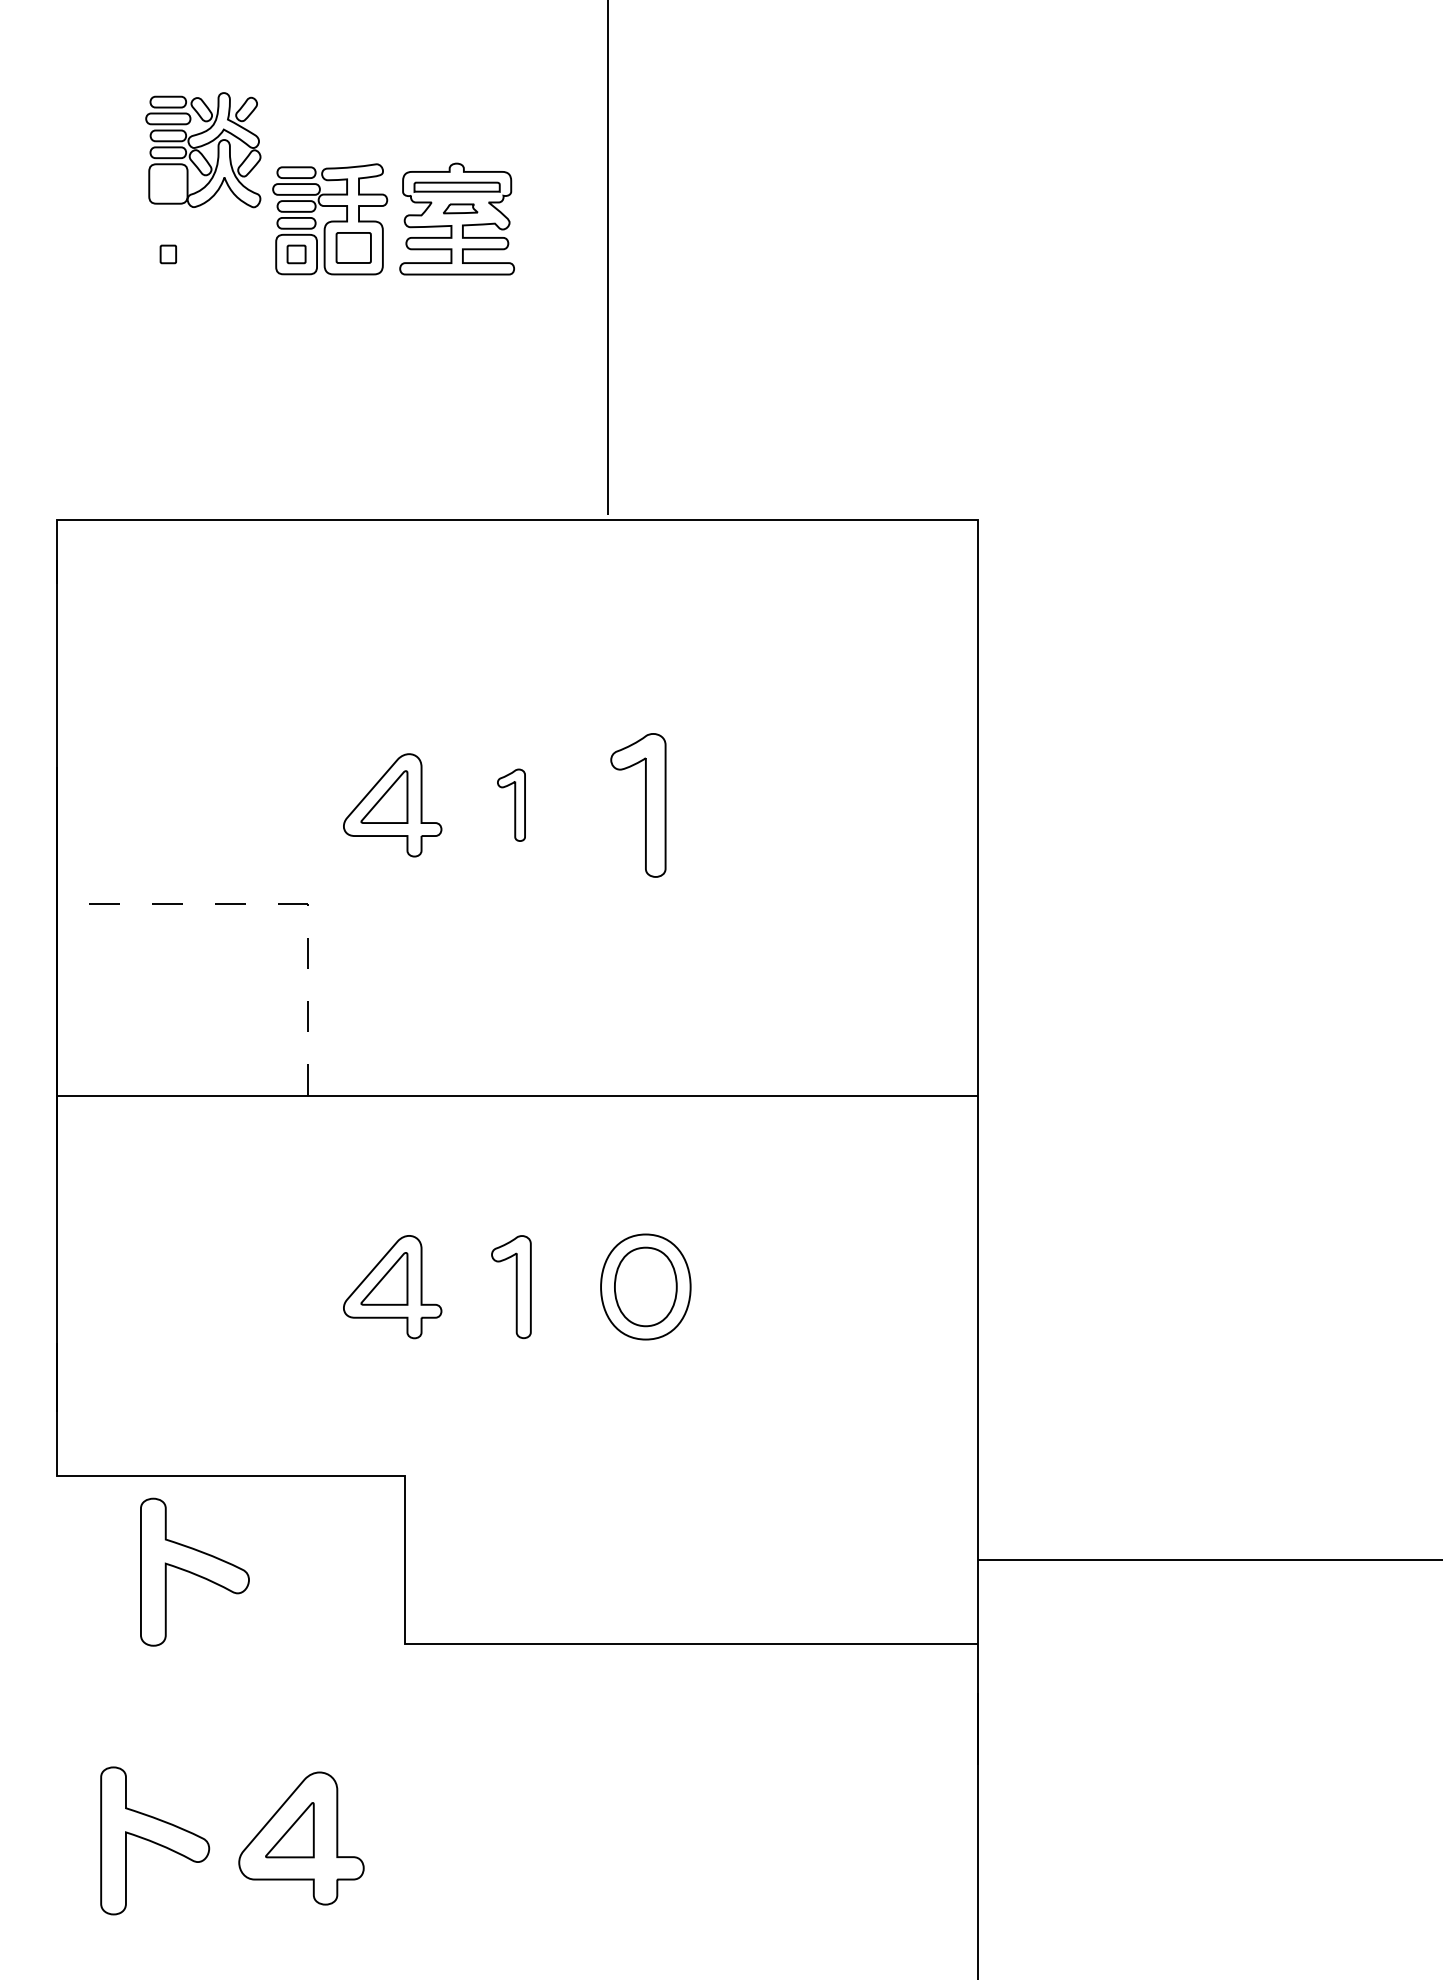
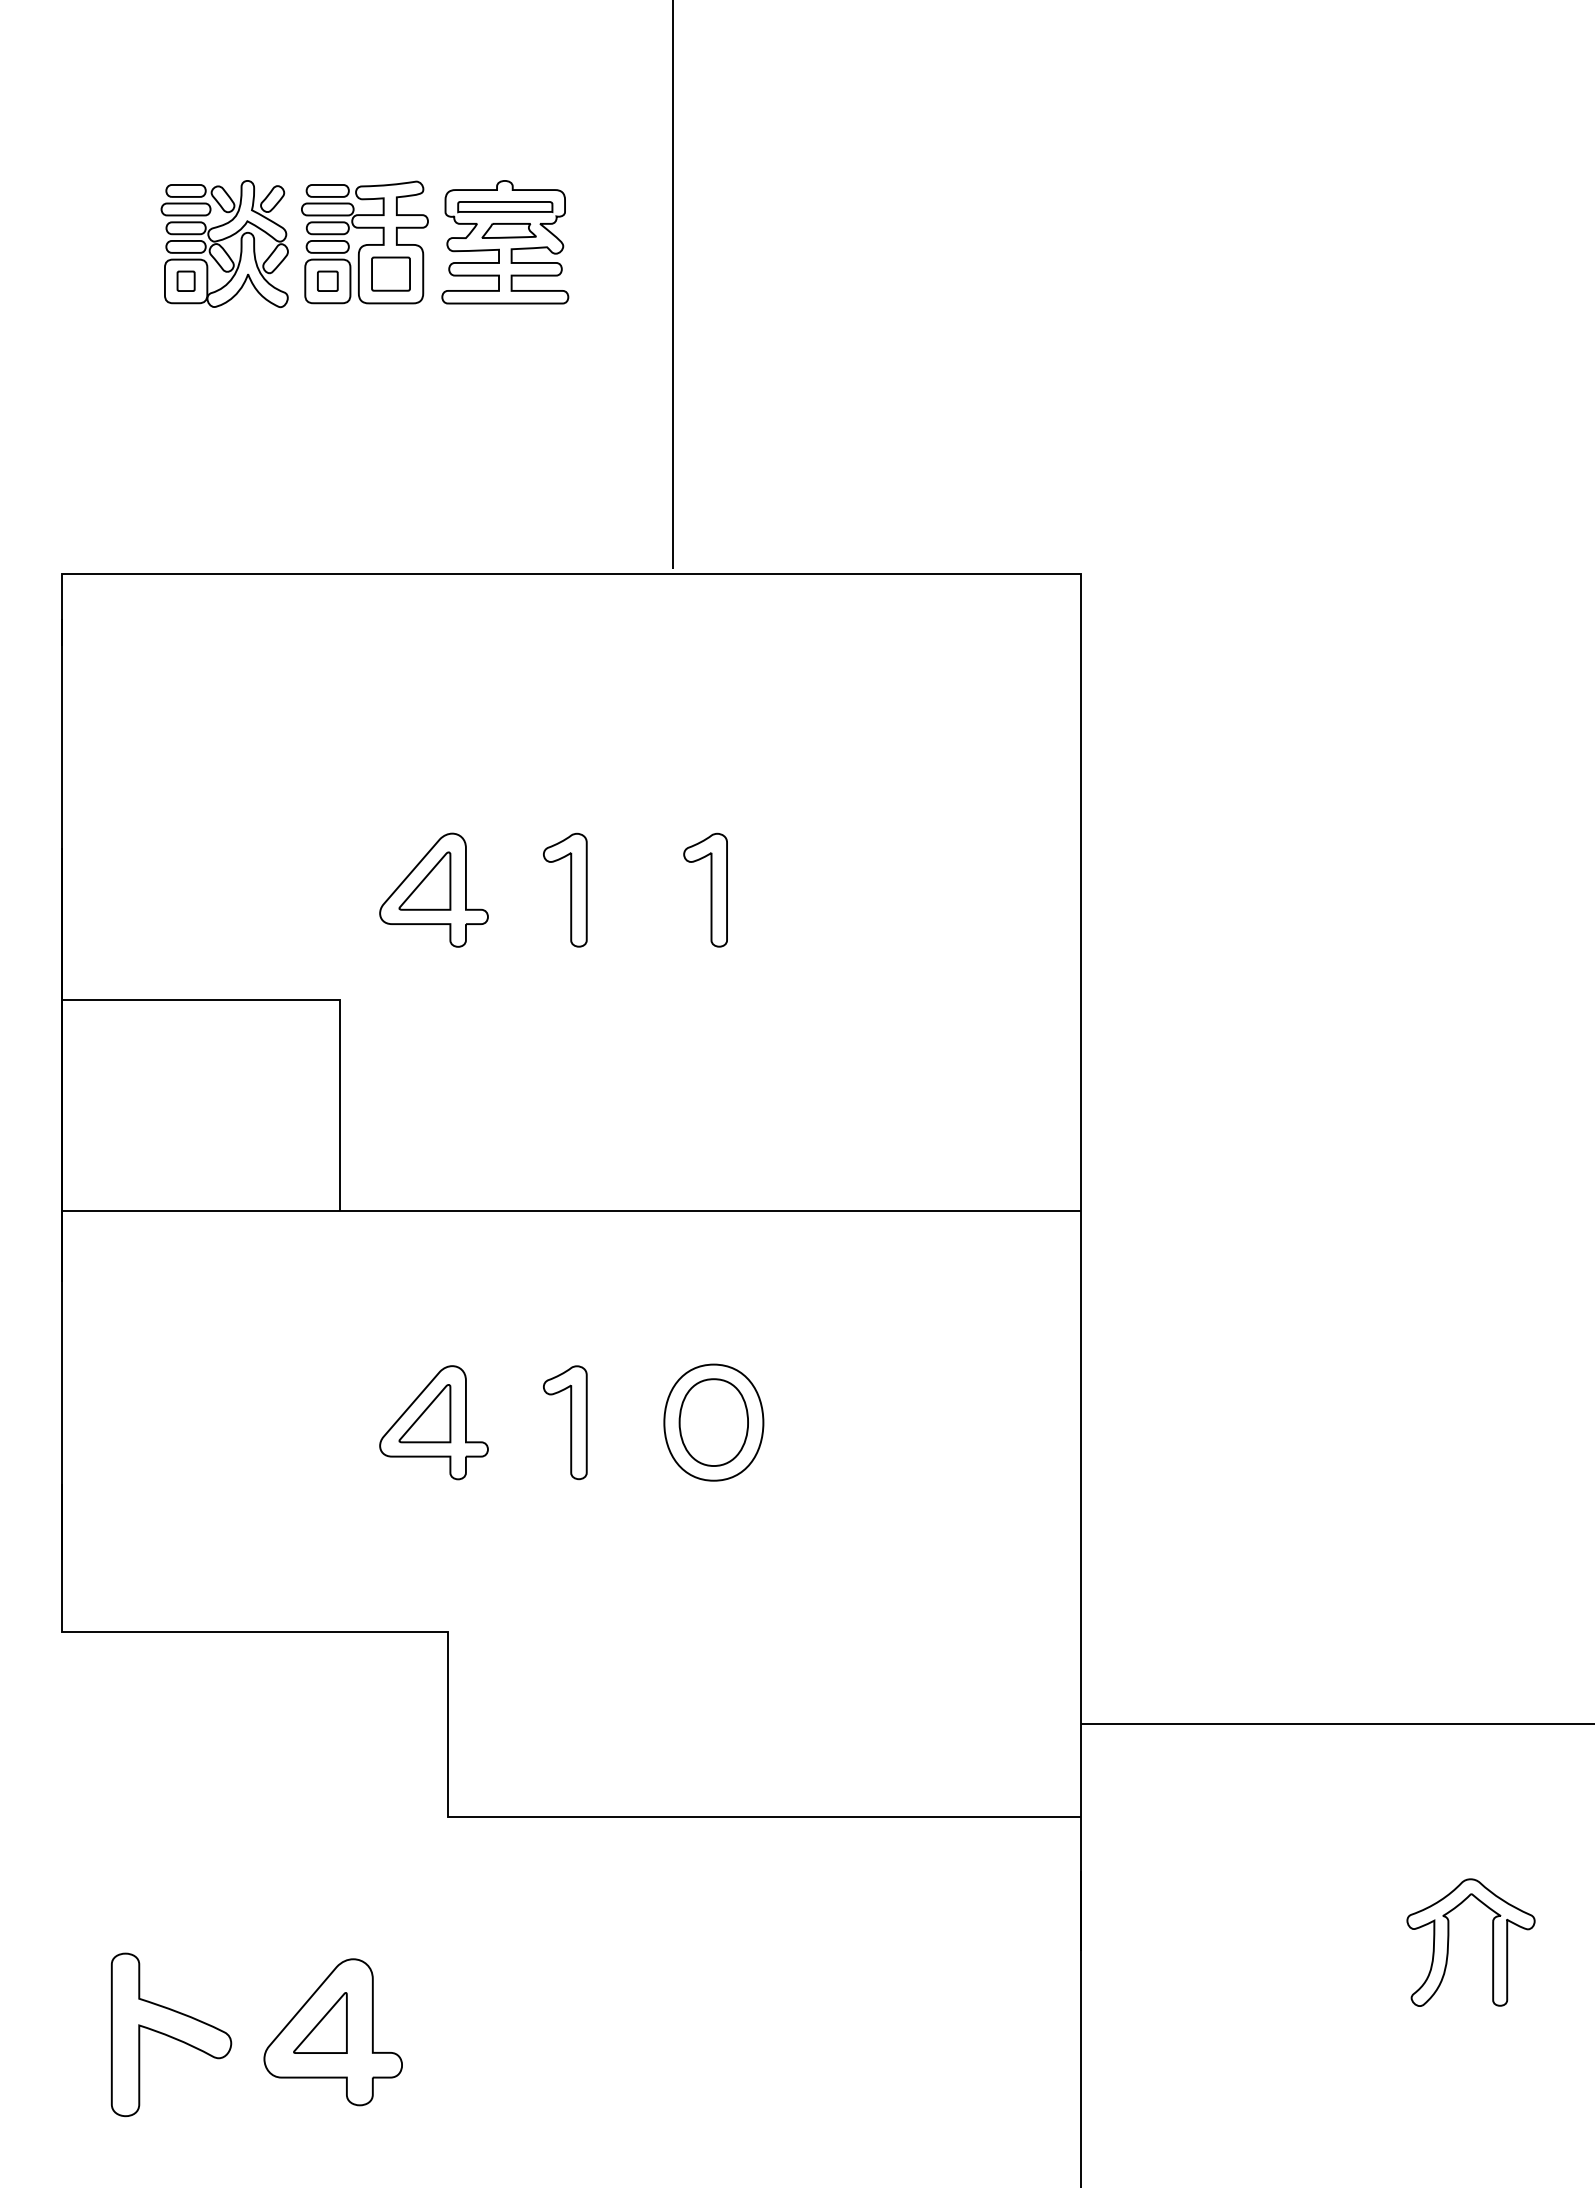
part: (203, 150) -> (224, 244), moved
part: (460, 208) -> (508, 230), size x1.43
part: (511, 804) -> (565, 889), size x1.43
part: (638, 804) -> (705, 889), size x0.71
line: (278, 904) -> (307, 999), dashed -> solid
part: (194, 1571) -> (215, 1737), removed
part: (1311, 1755) -> (1449, 1940), added

